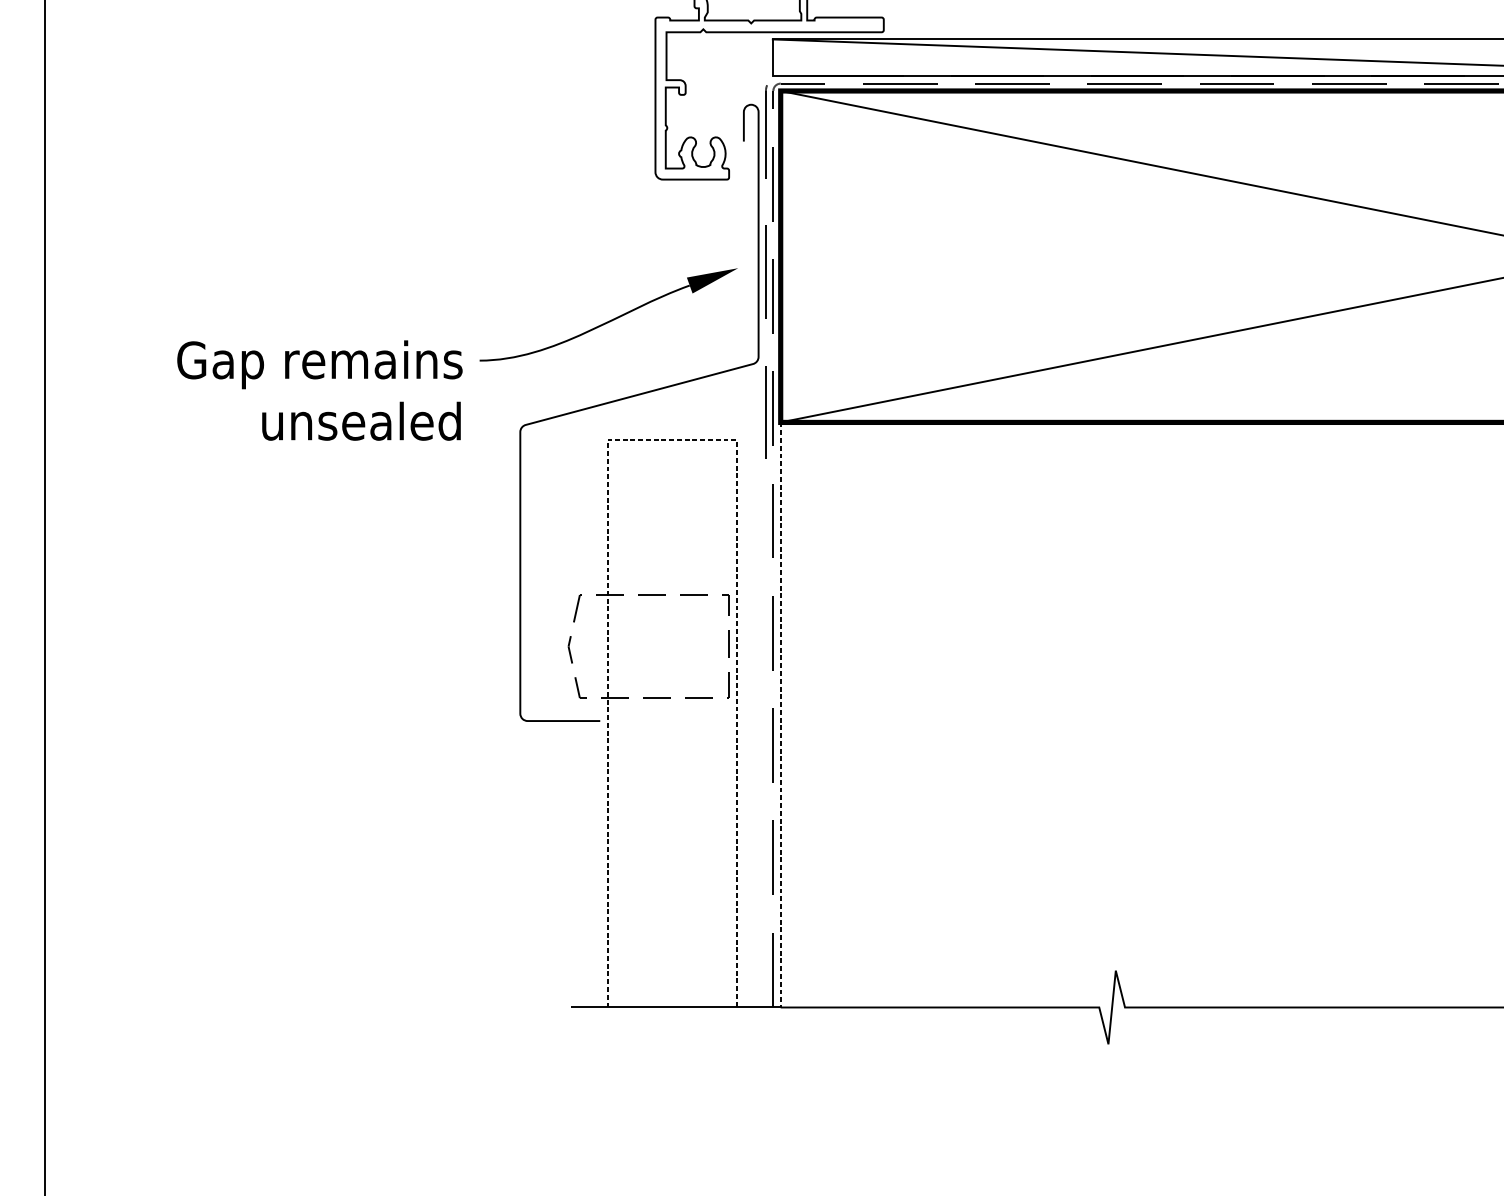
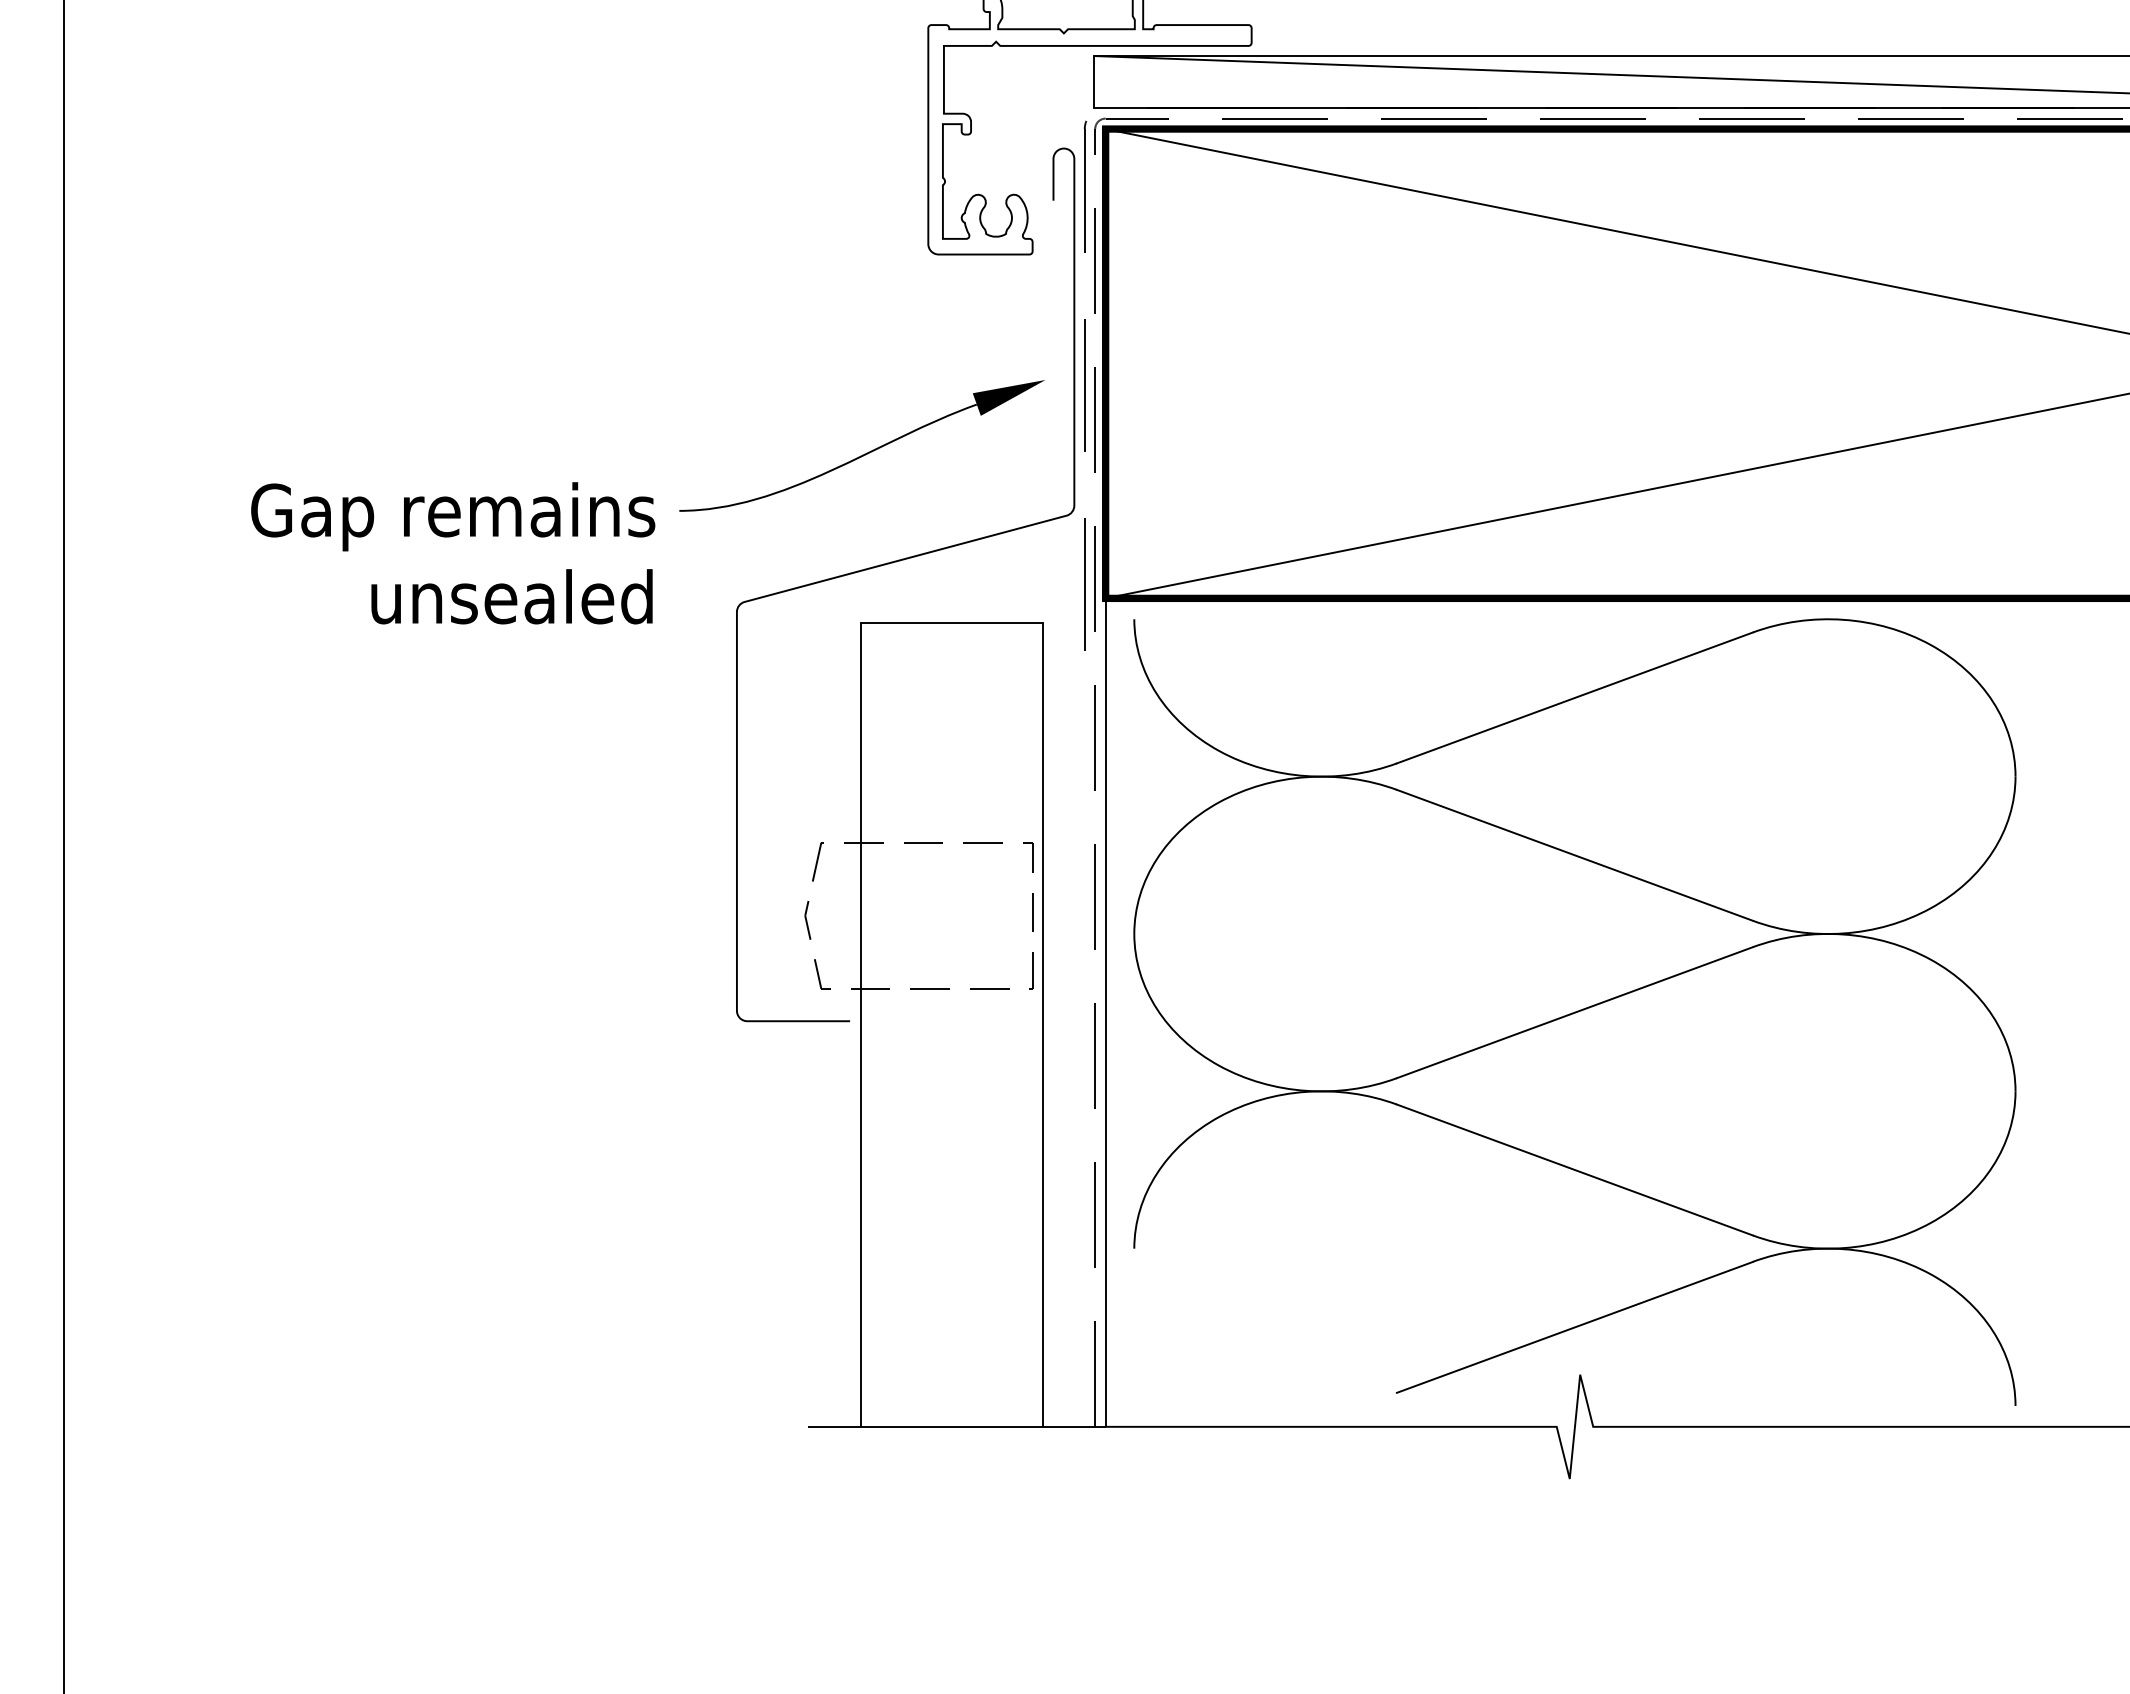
line: (672, 440) -> (952, 623), dashed -> solid
part: (1111, 714) -> (1574, 1011), added
line: (780, 715) -> (1105, 1013), dashed -> solid

